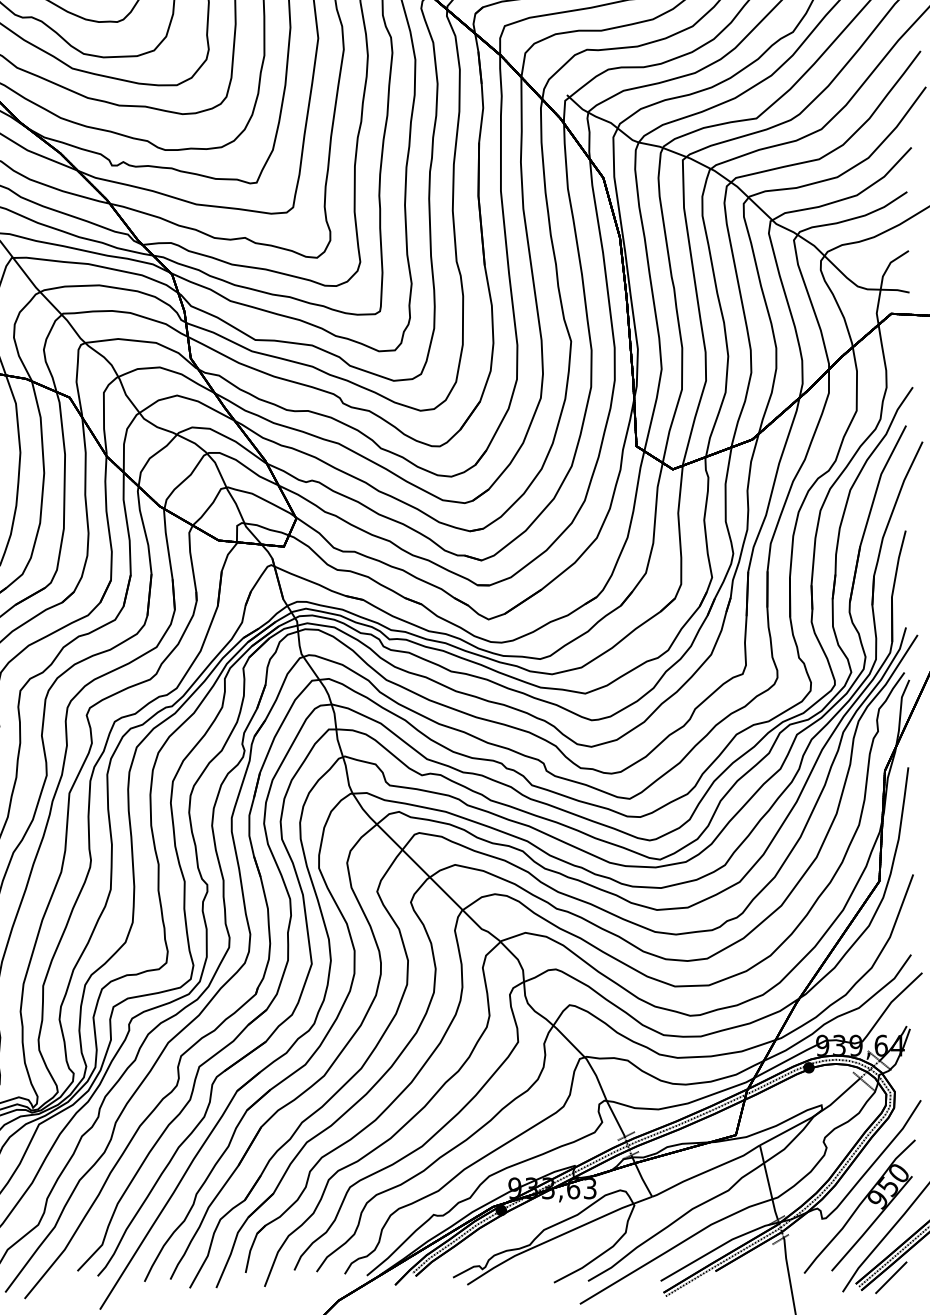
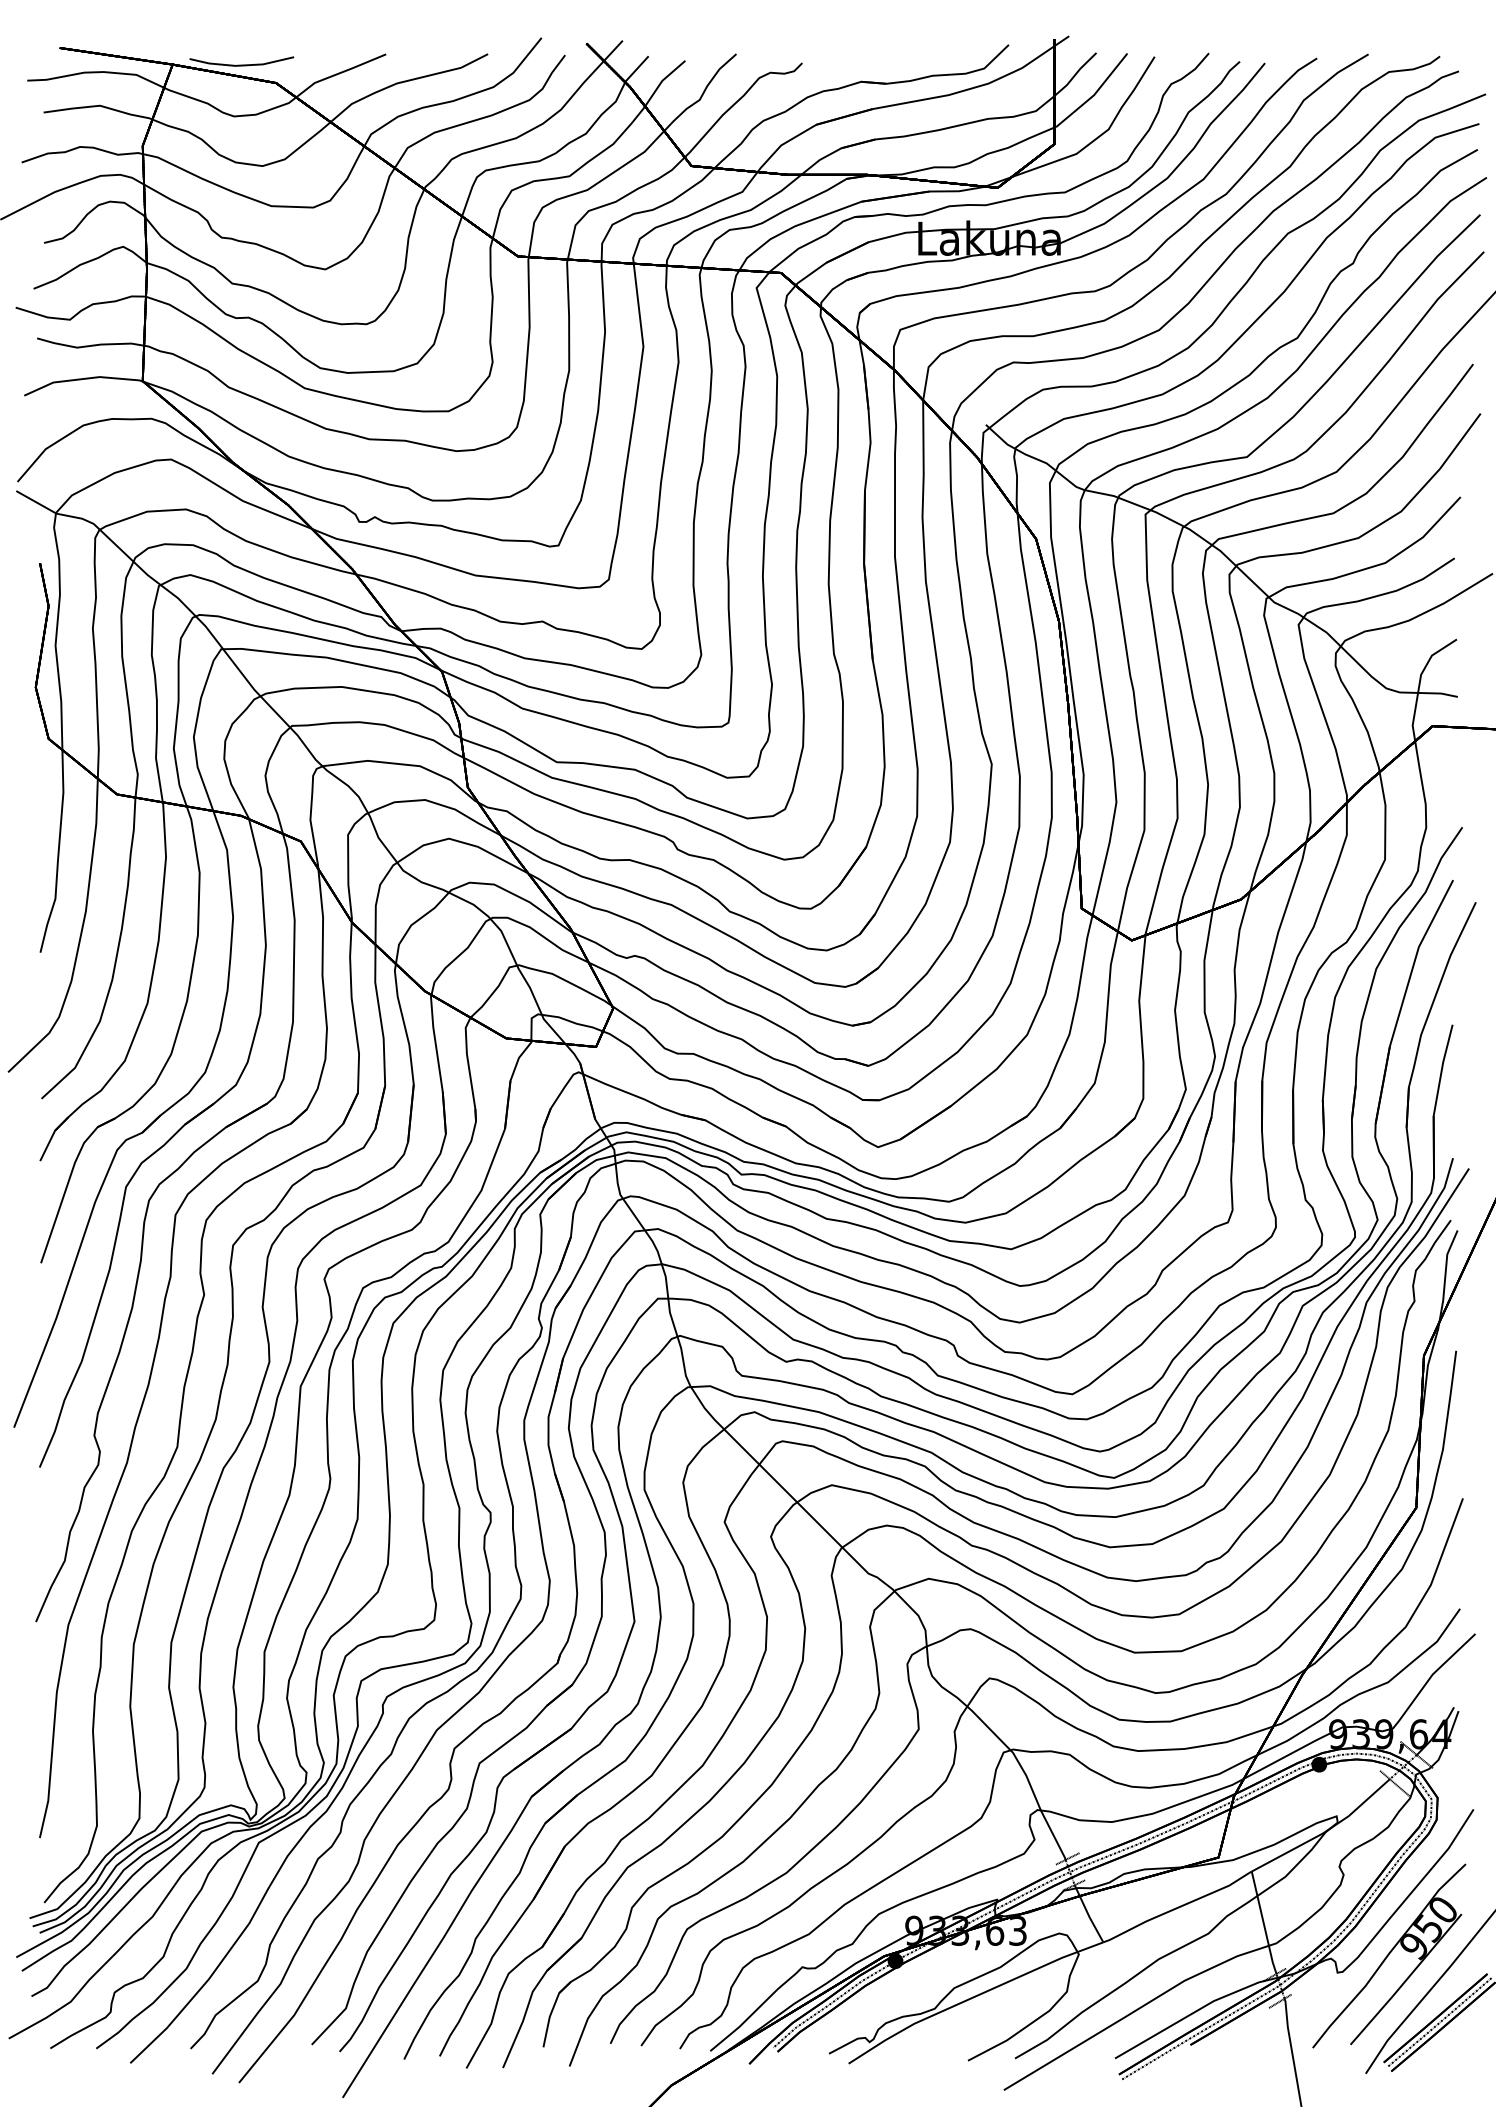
line: (891, 1277) -> (1432, 2053), removed

